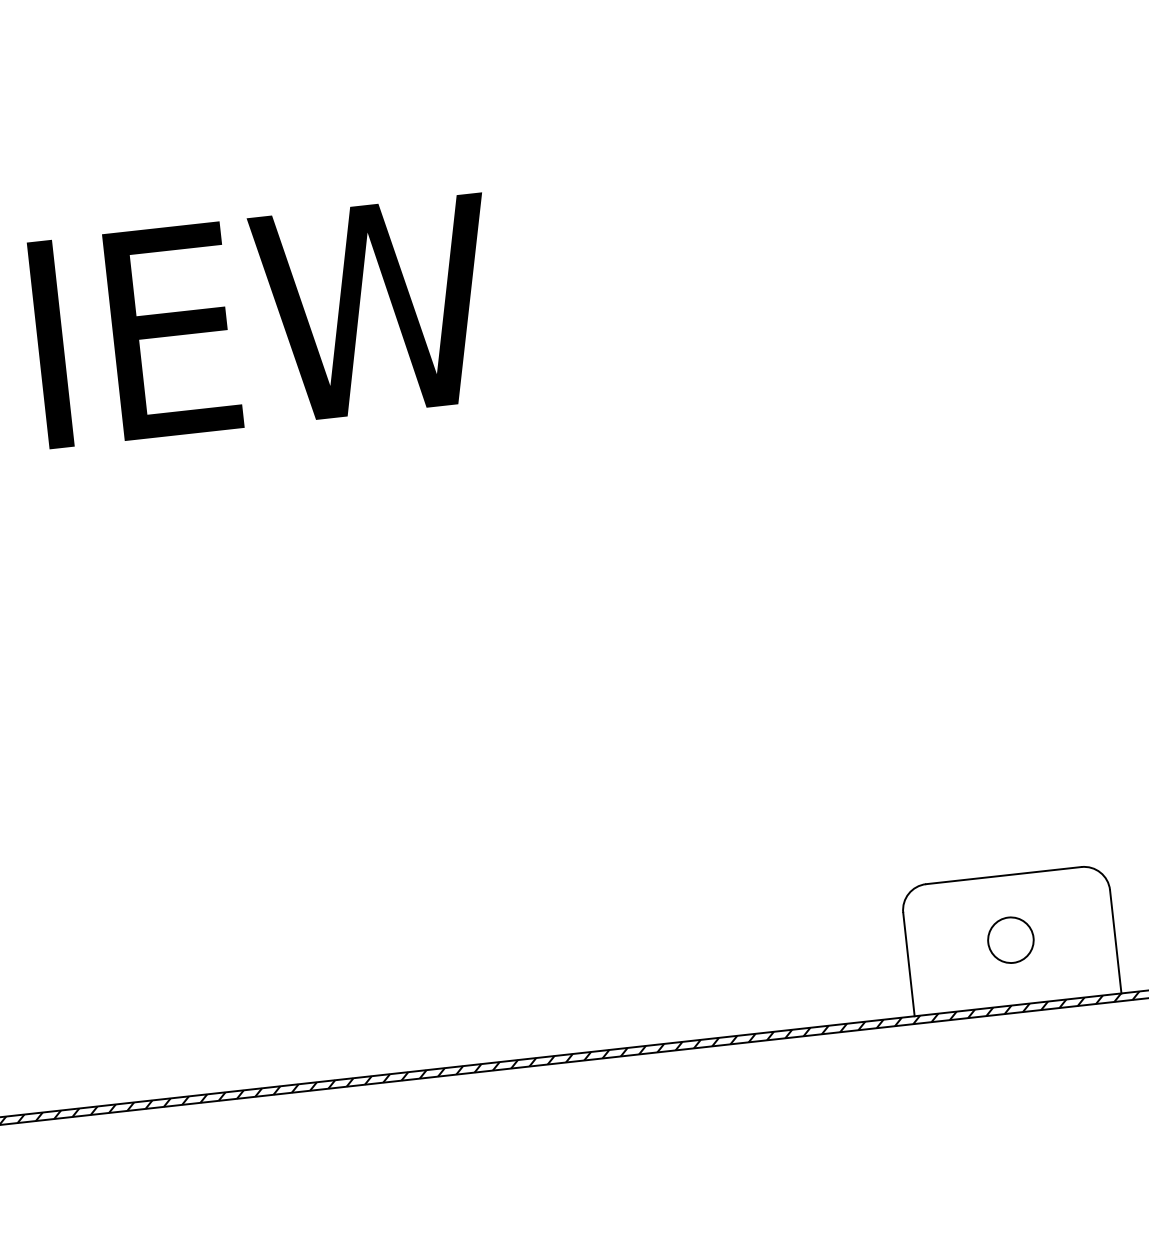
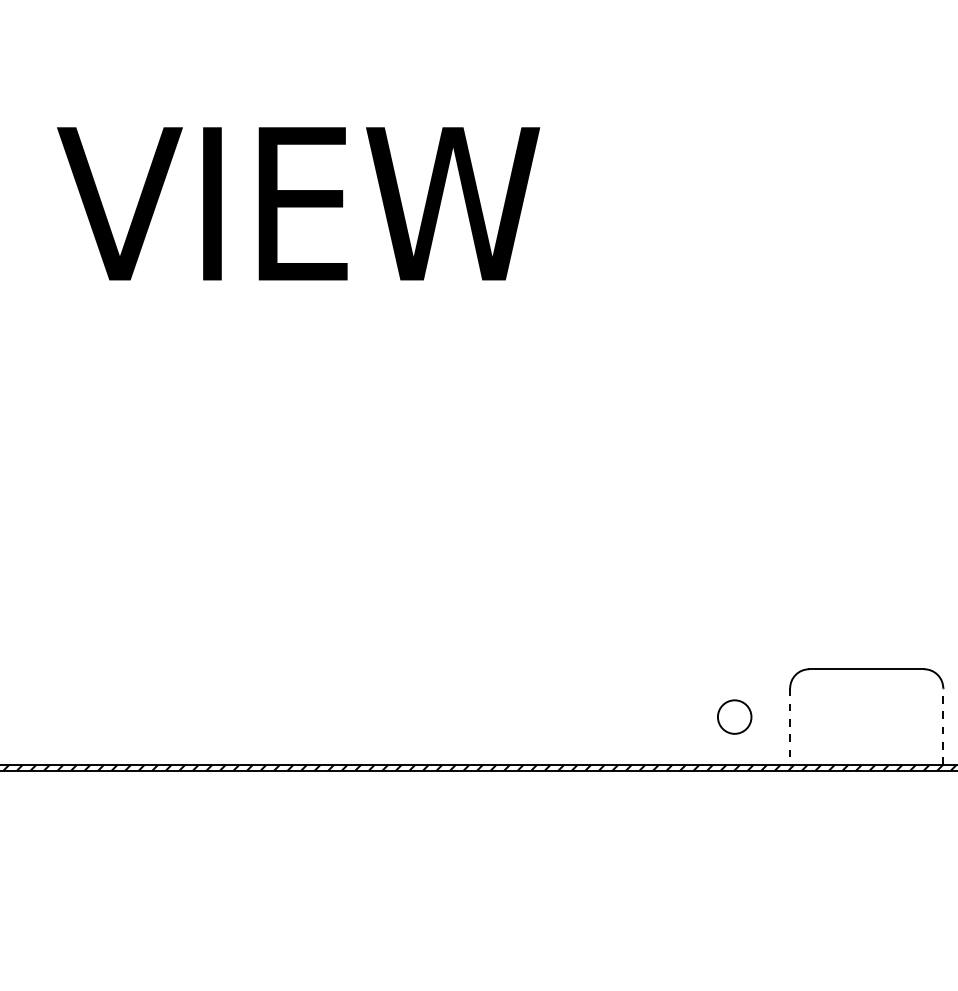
circle: (1010, 939) -> (734, 716), moved
line: (1116, 941) -> (943, 726), solid -> dashed
line: (909, 965) -> (790, 727), solid -> dashed

